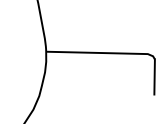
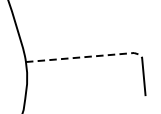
line: (103, 53) -> (86, 57), solid -> dashed

